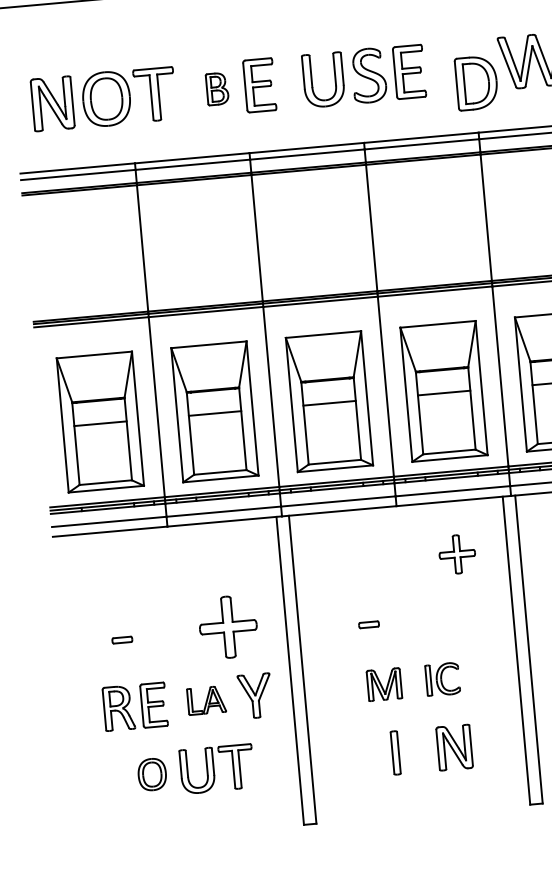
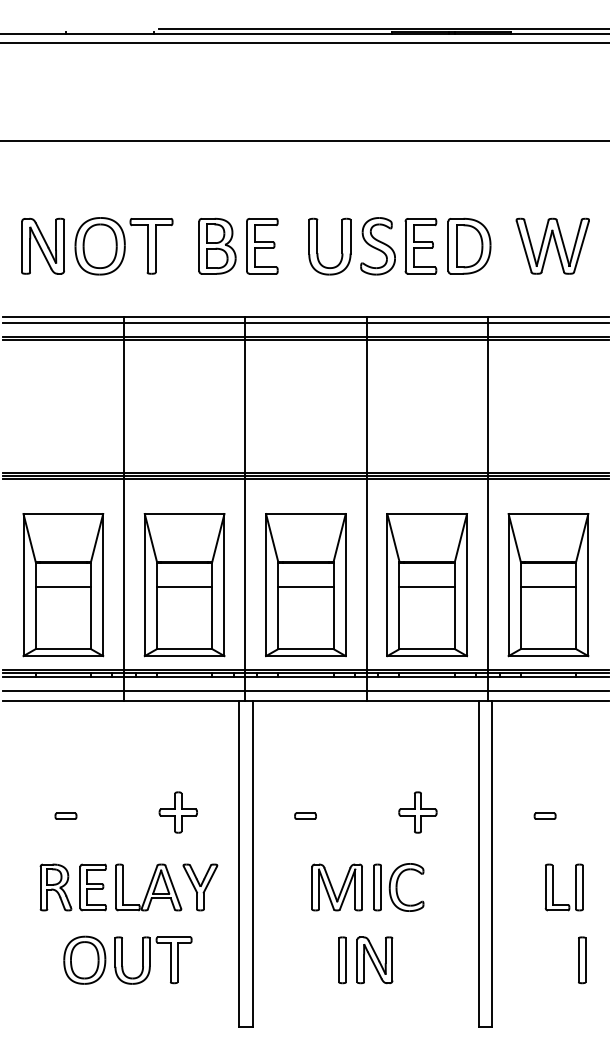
part: (476, 82) -> (469, 245), moved
part: (217, 88) -> (217, 245), size x1.67
part: (456, 554) -> (417, 812), moved
part: (368, 624) -> (305, 815), moved
part: (227, 627) -> (177, 812), size x0.62
part: (442, 679) -> (398, 887), size x1.43
part: (383, 684) -> (336, 887), size x1.43
part: (206, 700) -> (148, 887), size x1.67
part: (454, 747) -> (374, 960), moved
part: (151, 773) -> (84, 959), size x1.43

